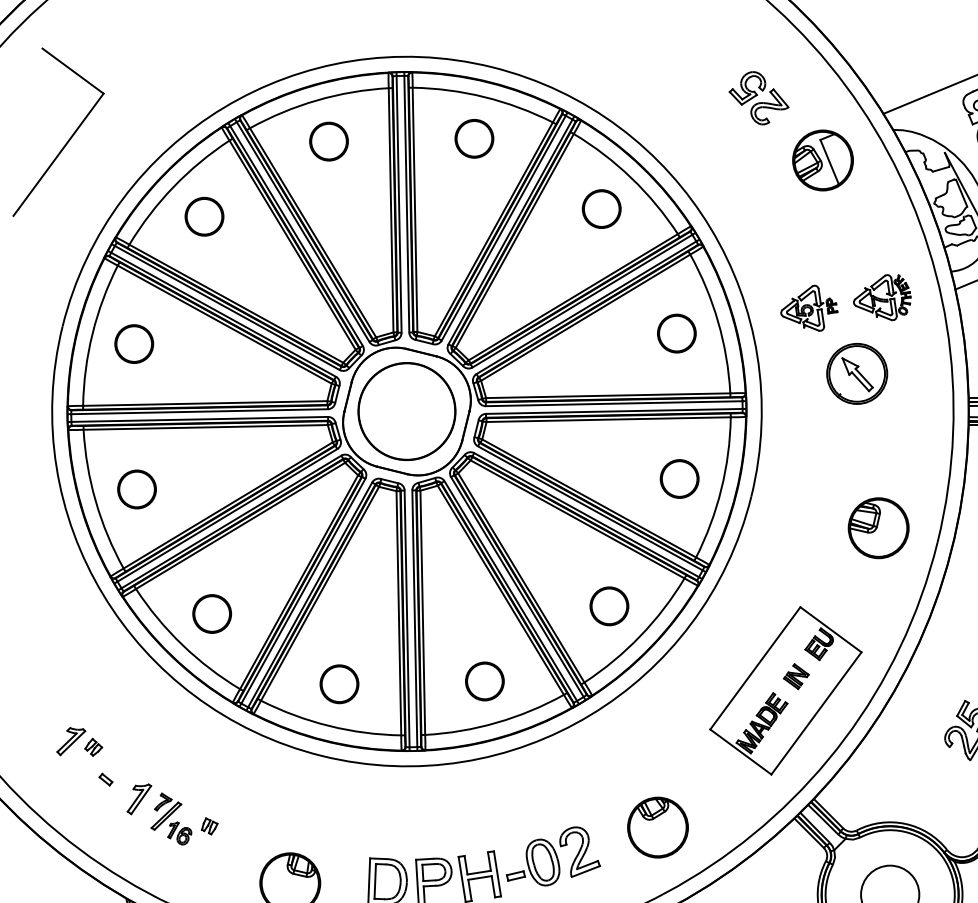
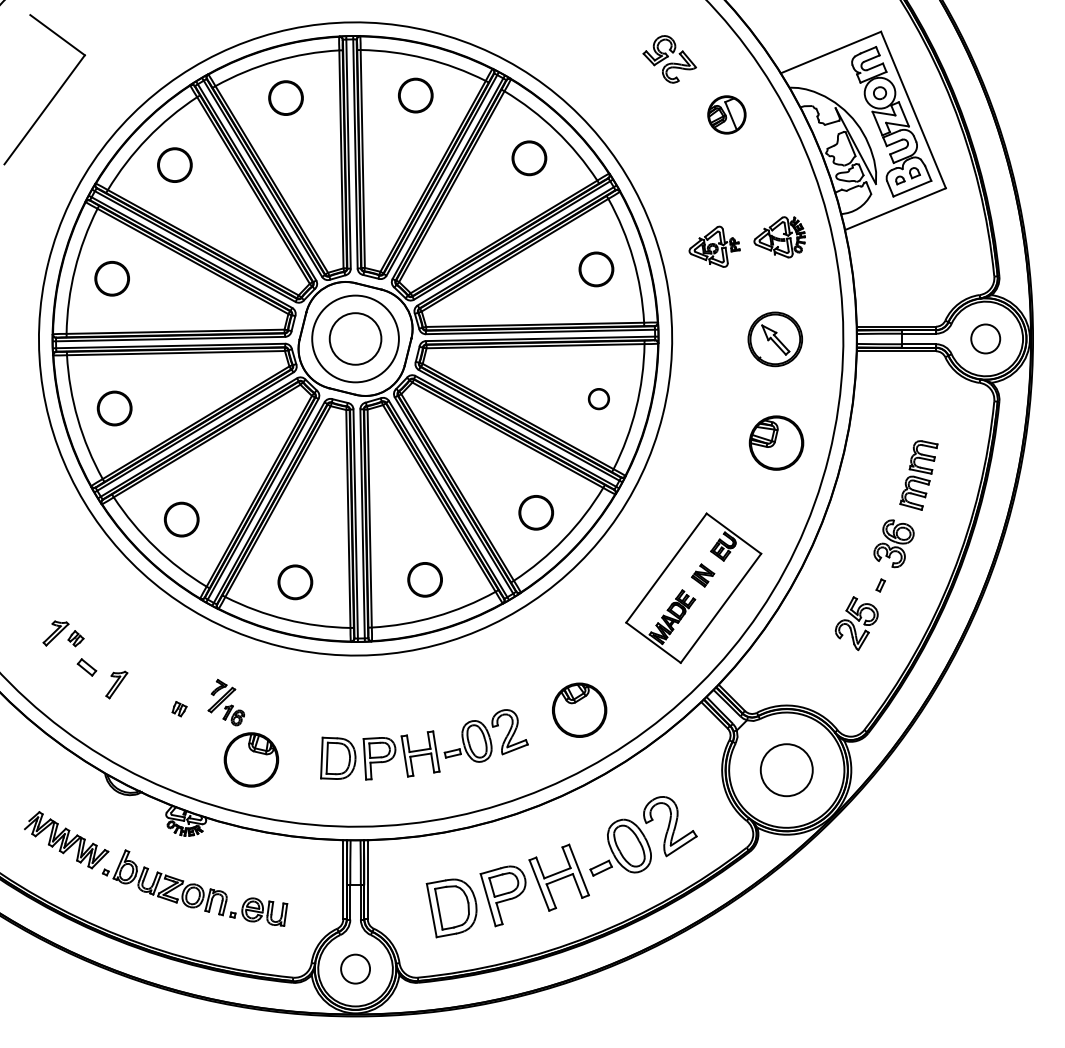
part: (822, 160) -> (726, 114), size x0.7
part: (857, 374) -> (775, 339), moved
circle: (406, 411) -> (355, 338), size x0.6
circle: (679, 478) -> (598, 398), size x0.6
part: (105, 779) -> (86, 667), size x1.6
part: (170, 818) -> (225, 702), moved

